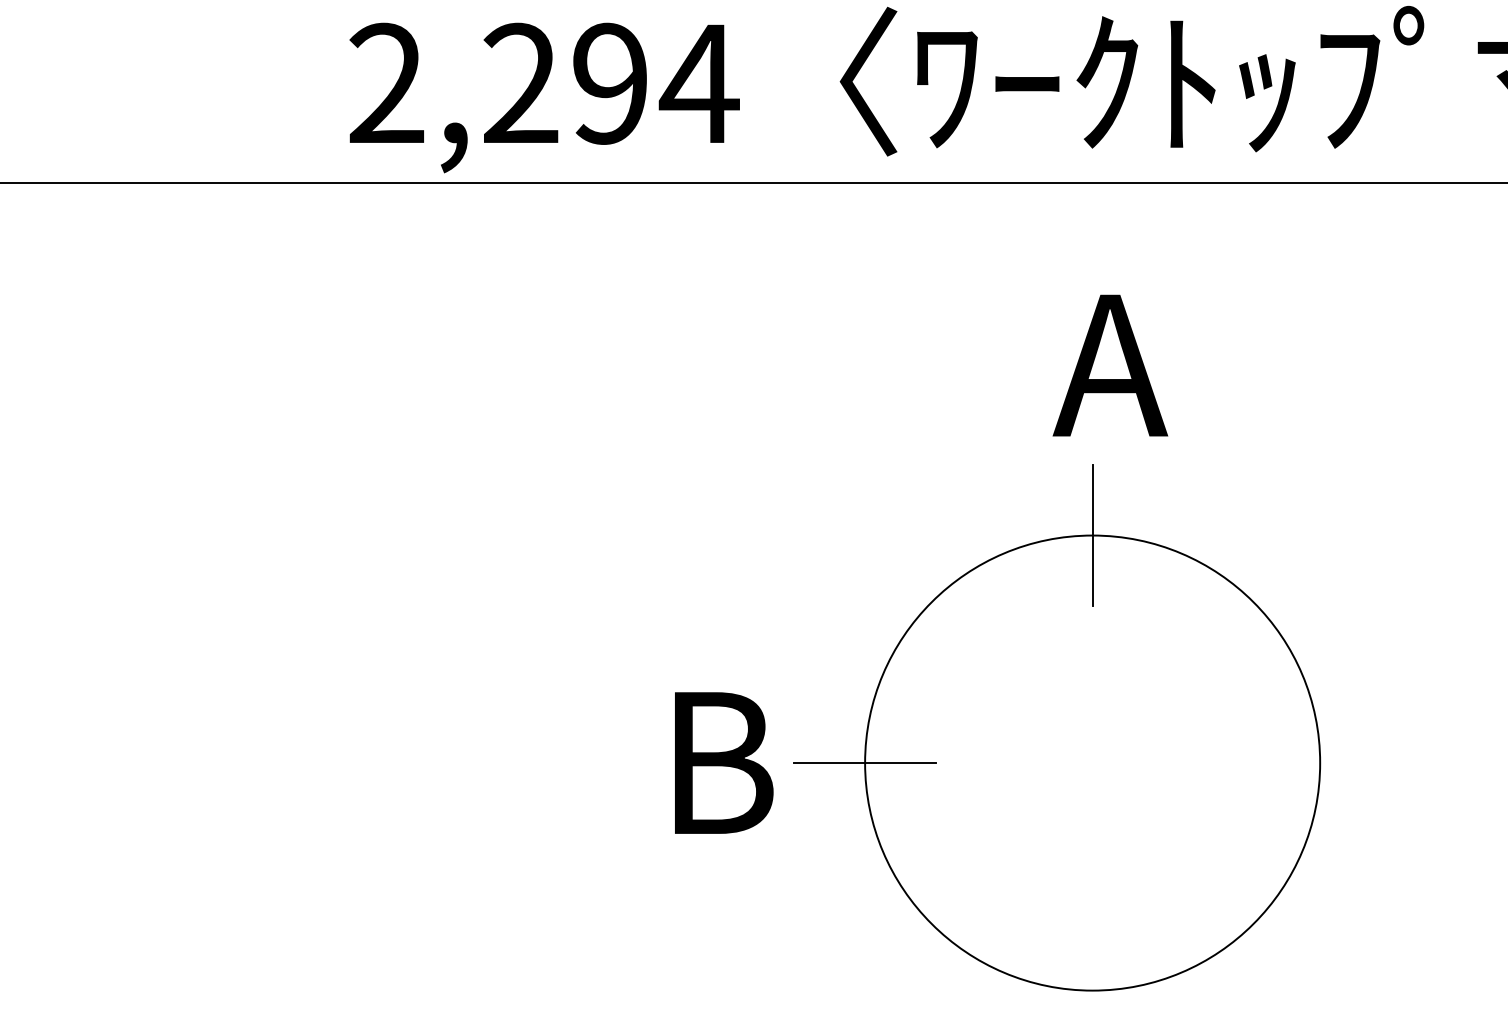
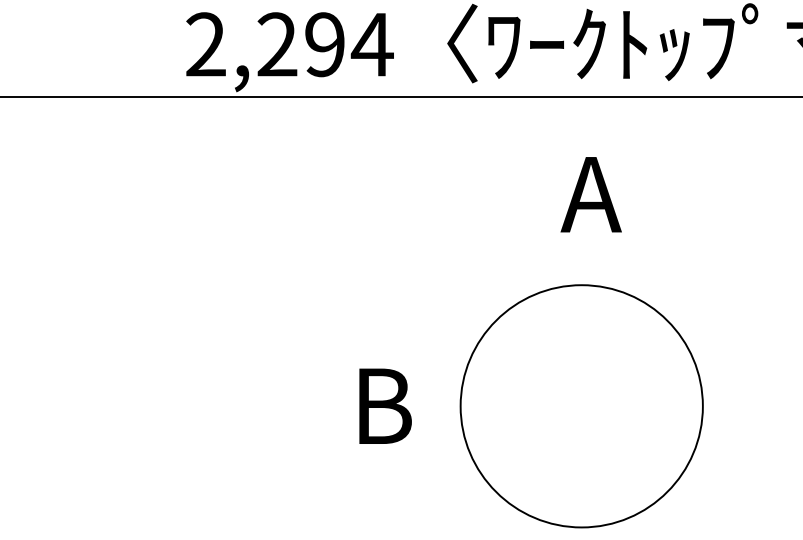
line: (1092, 534) -> (581, 284), removed
line: (864, 763) -> (460, 406), removed

